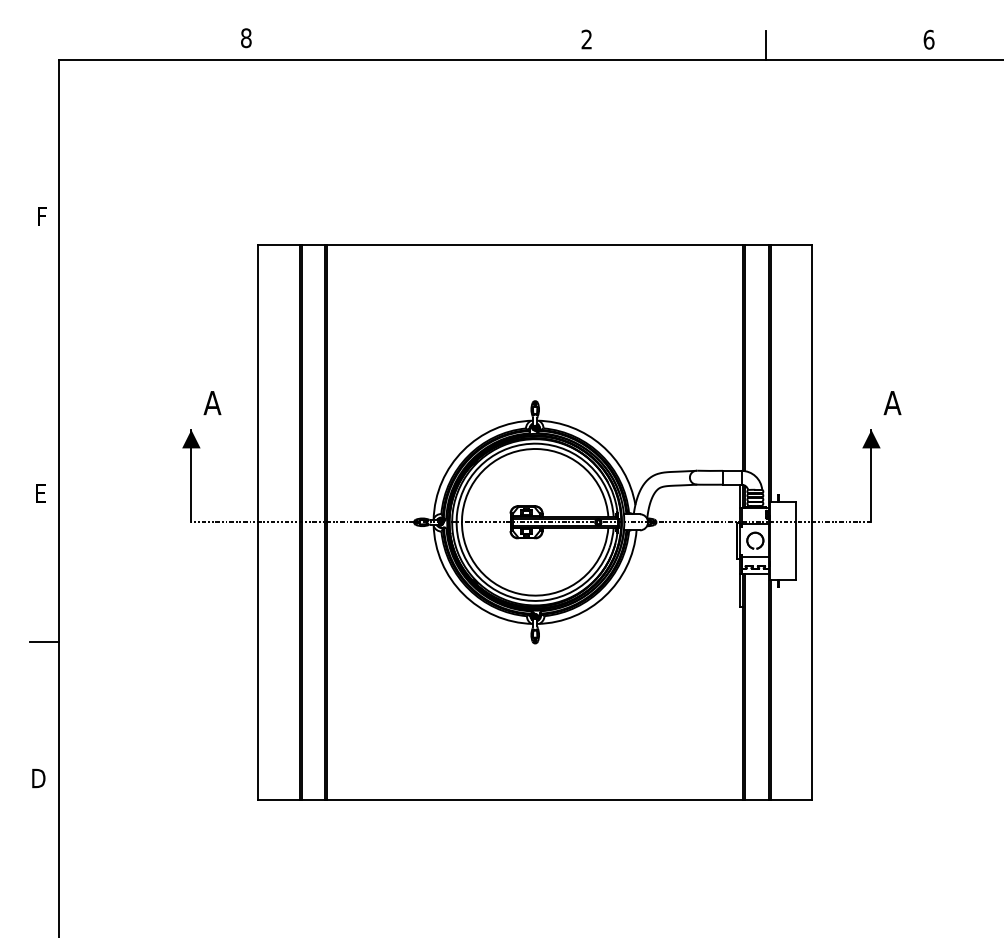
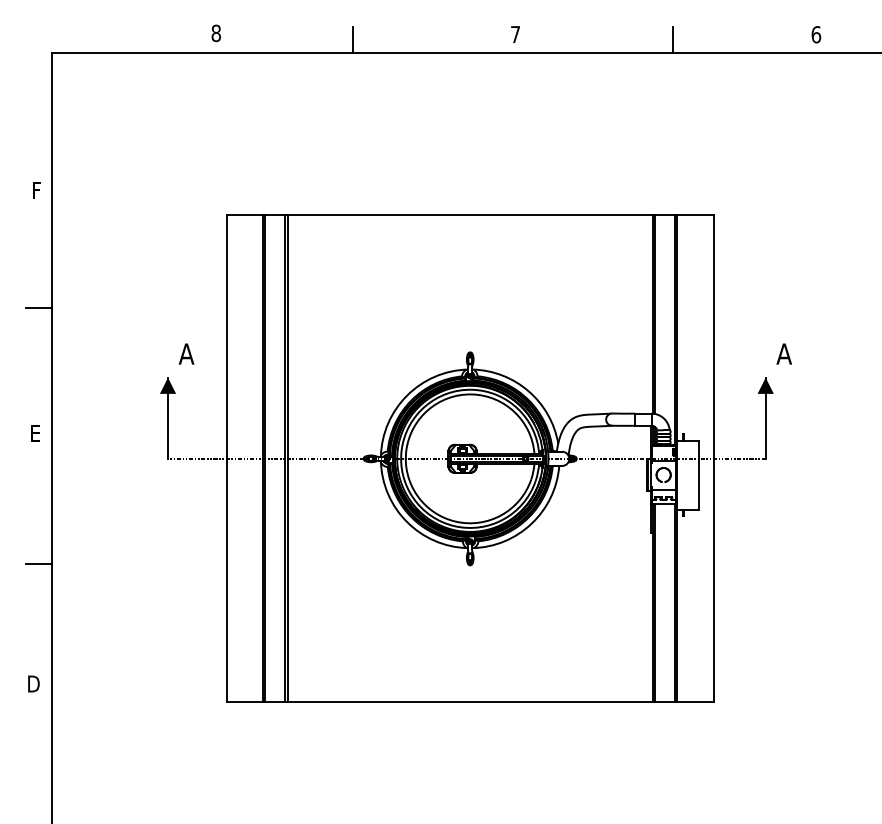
text: (586, 39) -> (515, 34), 2 -> 7
line: (402, 45) -> (353, 39), added
line: (44, 351) -> (38, 308), added

